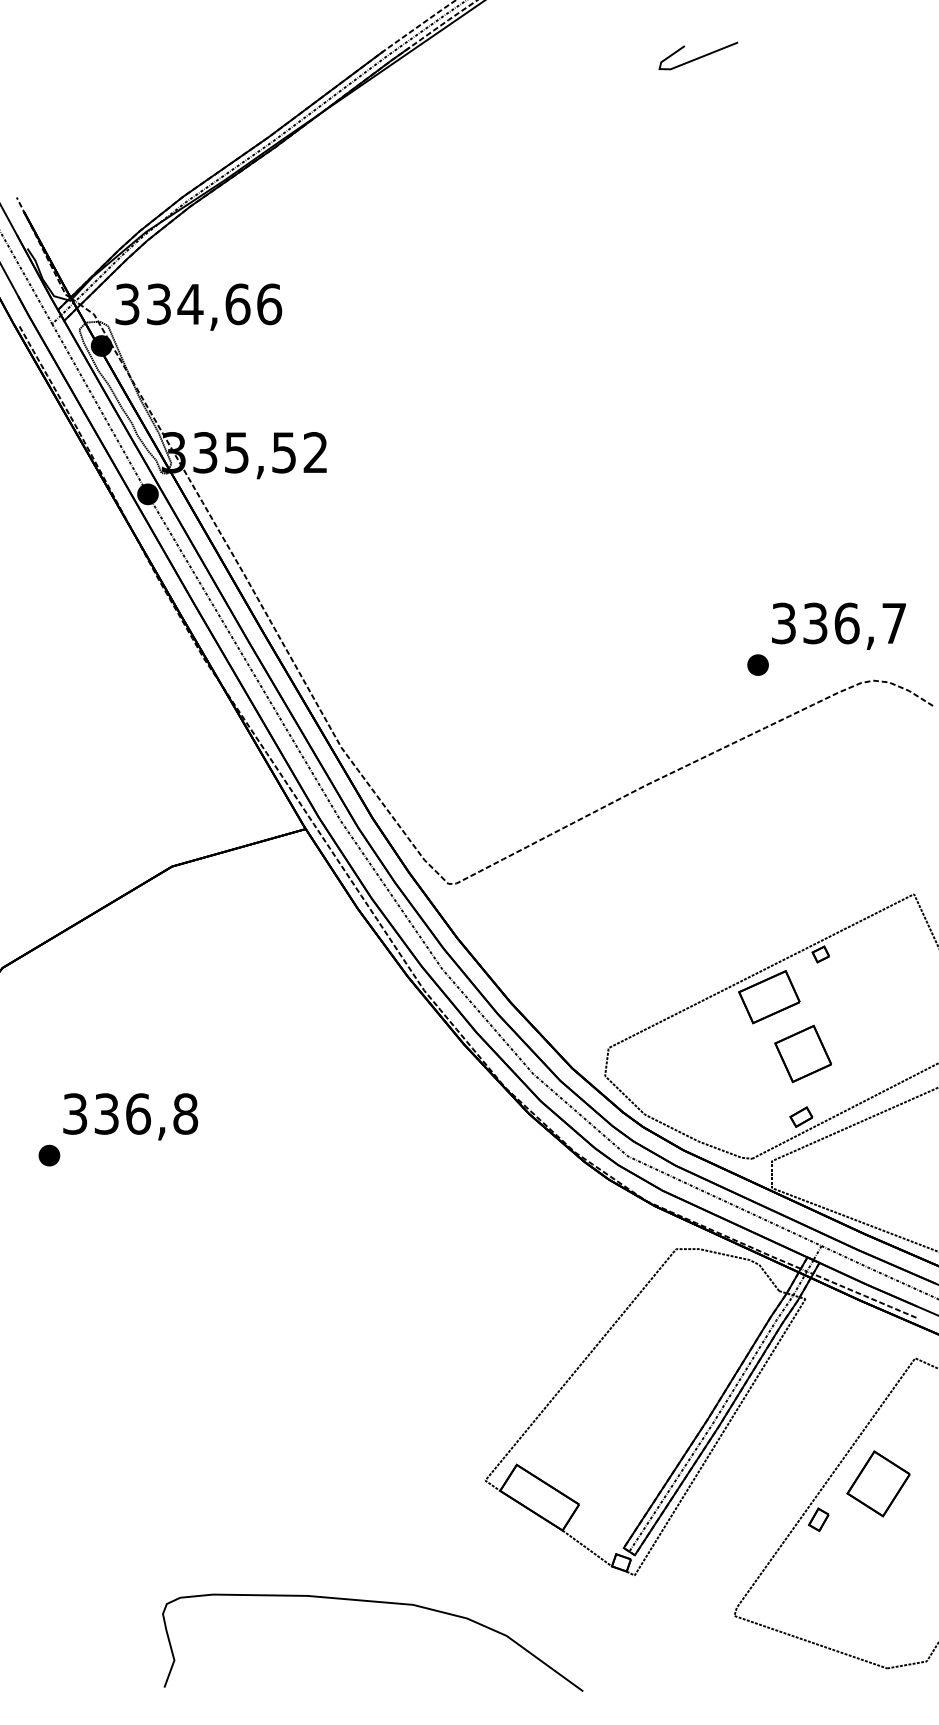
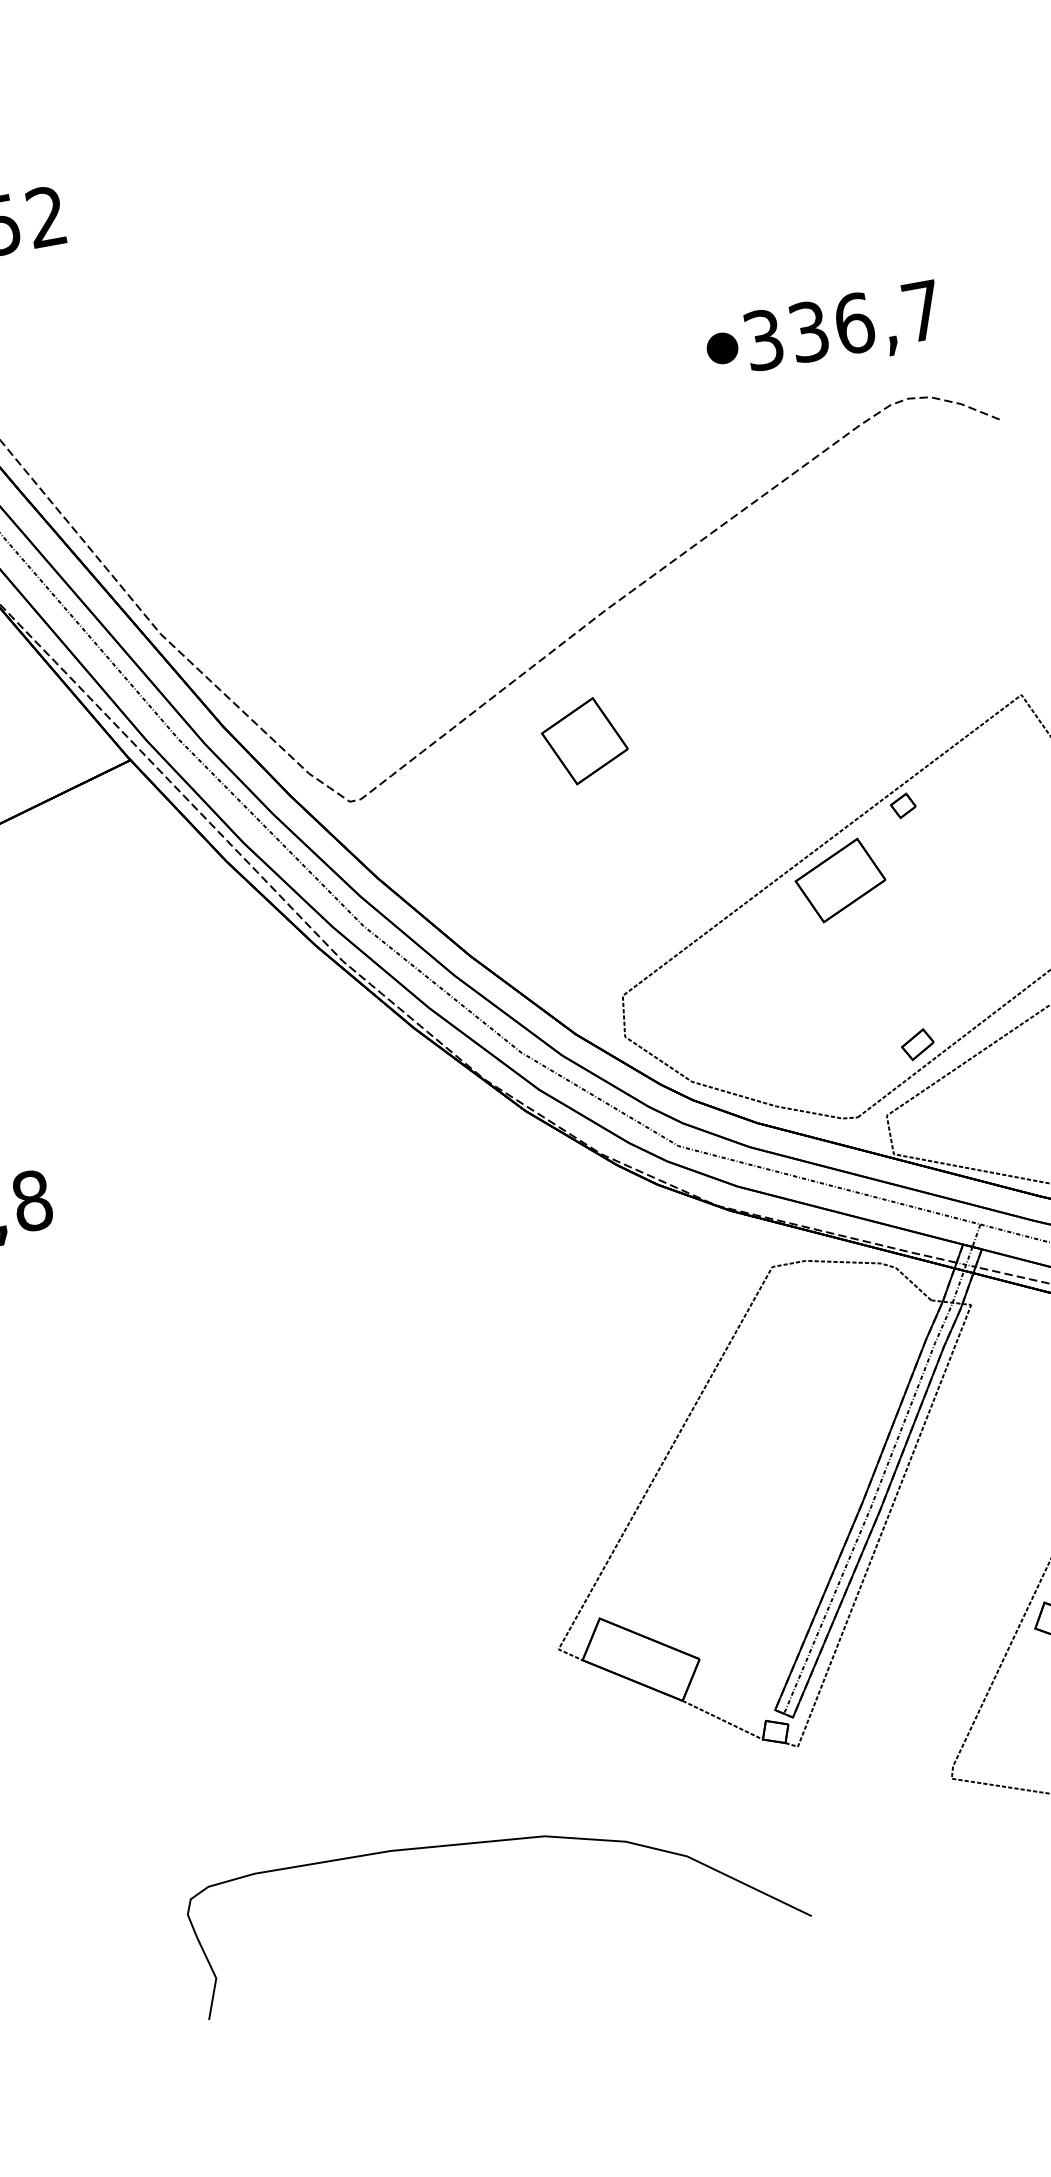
part: (757, 664) -> (721, 347), moved
part: (802, 1053) -> (583, 740), moved
curve: (372, 1602) -> (485, 1843), moved

